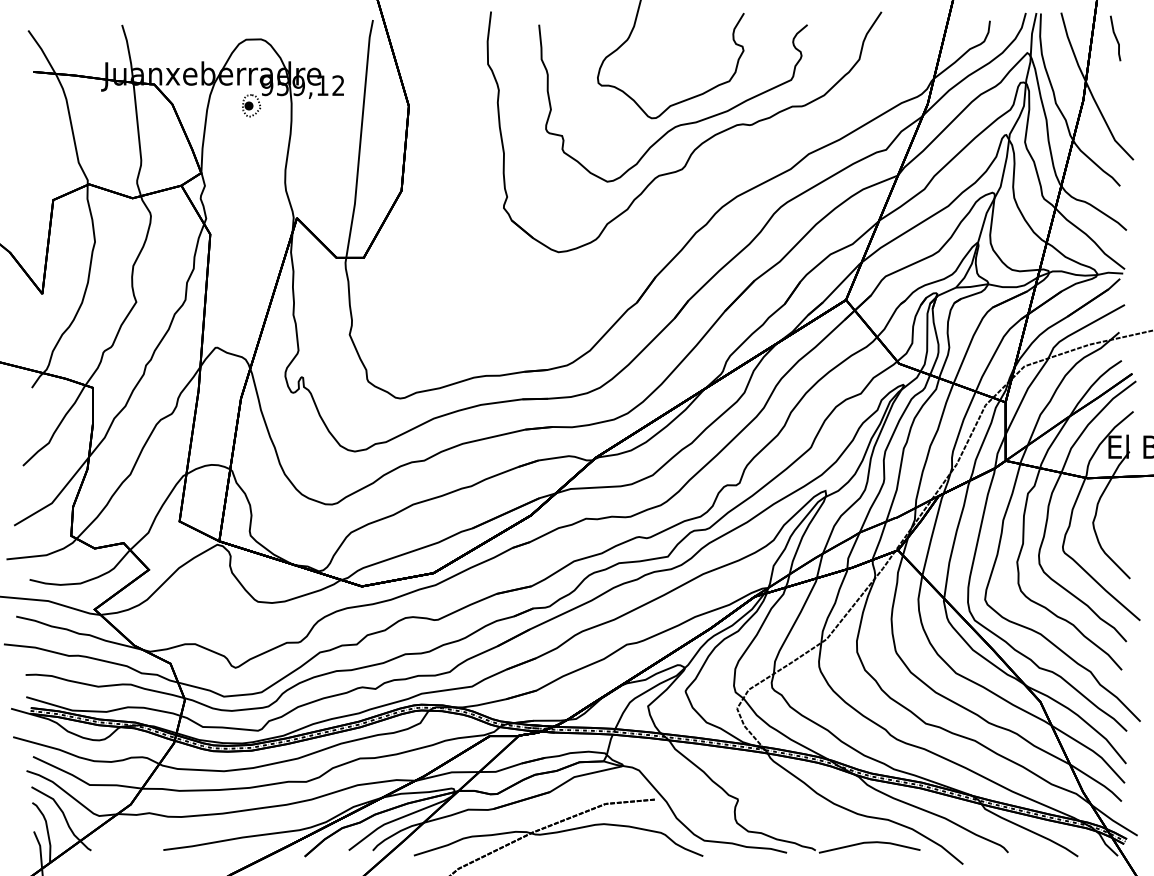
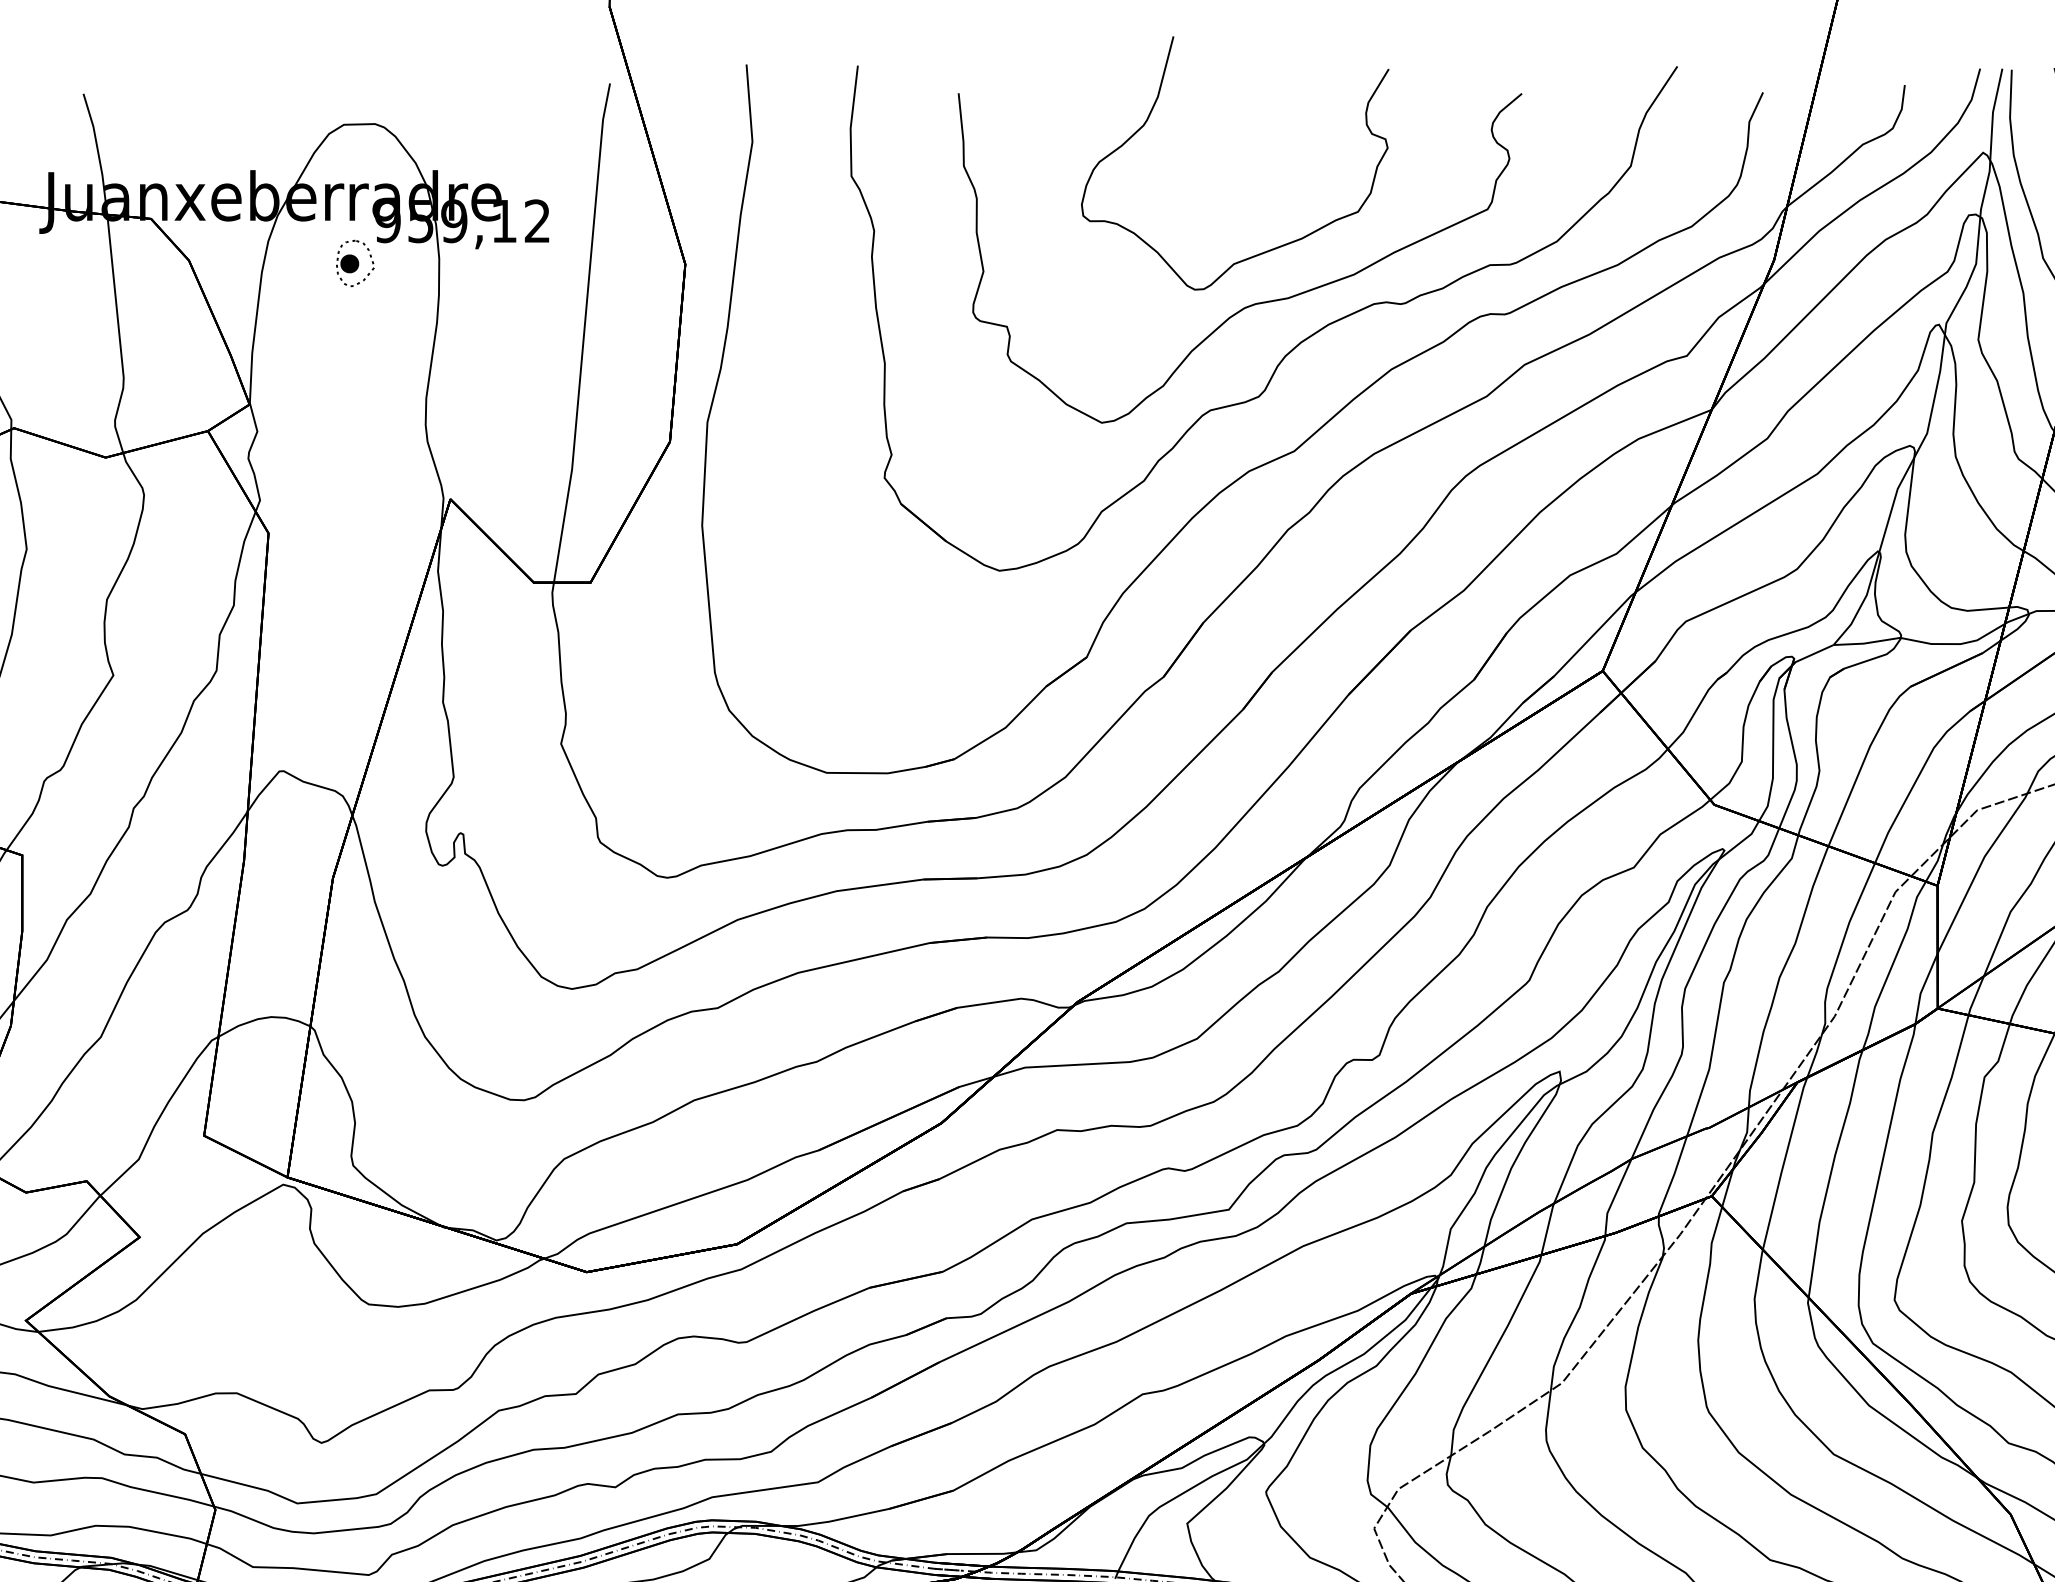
part: (677, 203) -> (1249, 468), added

